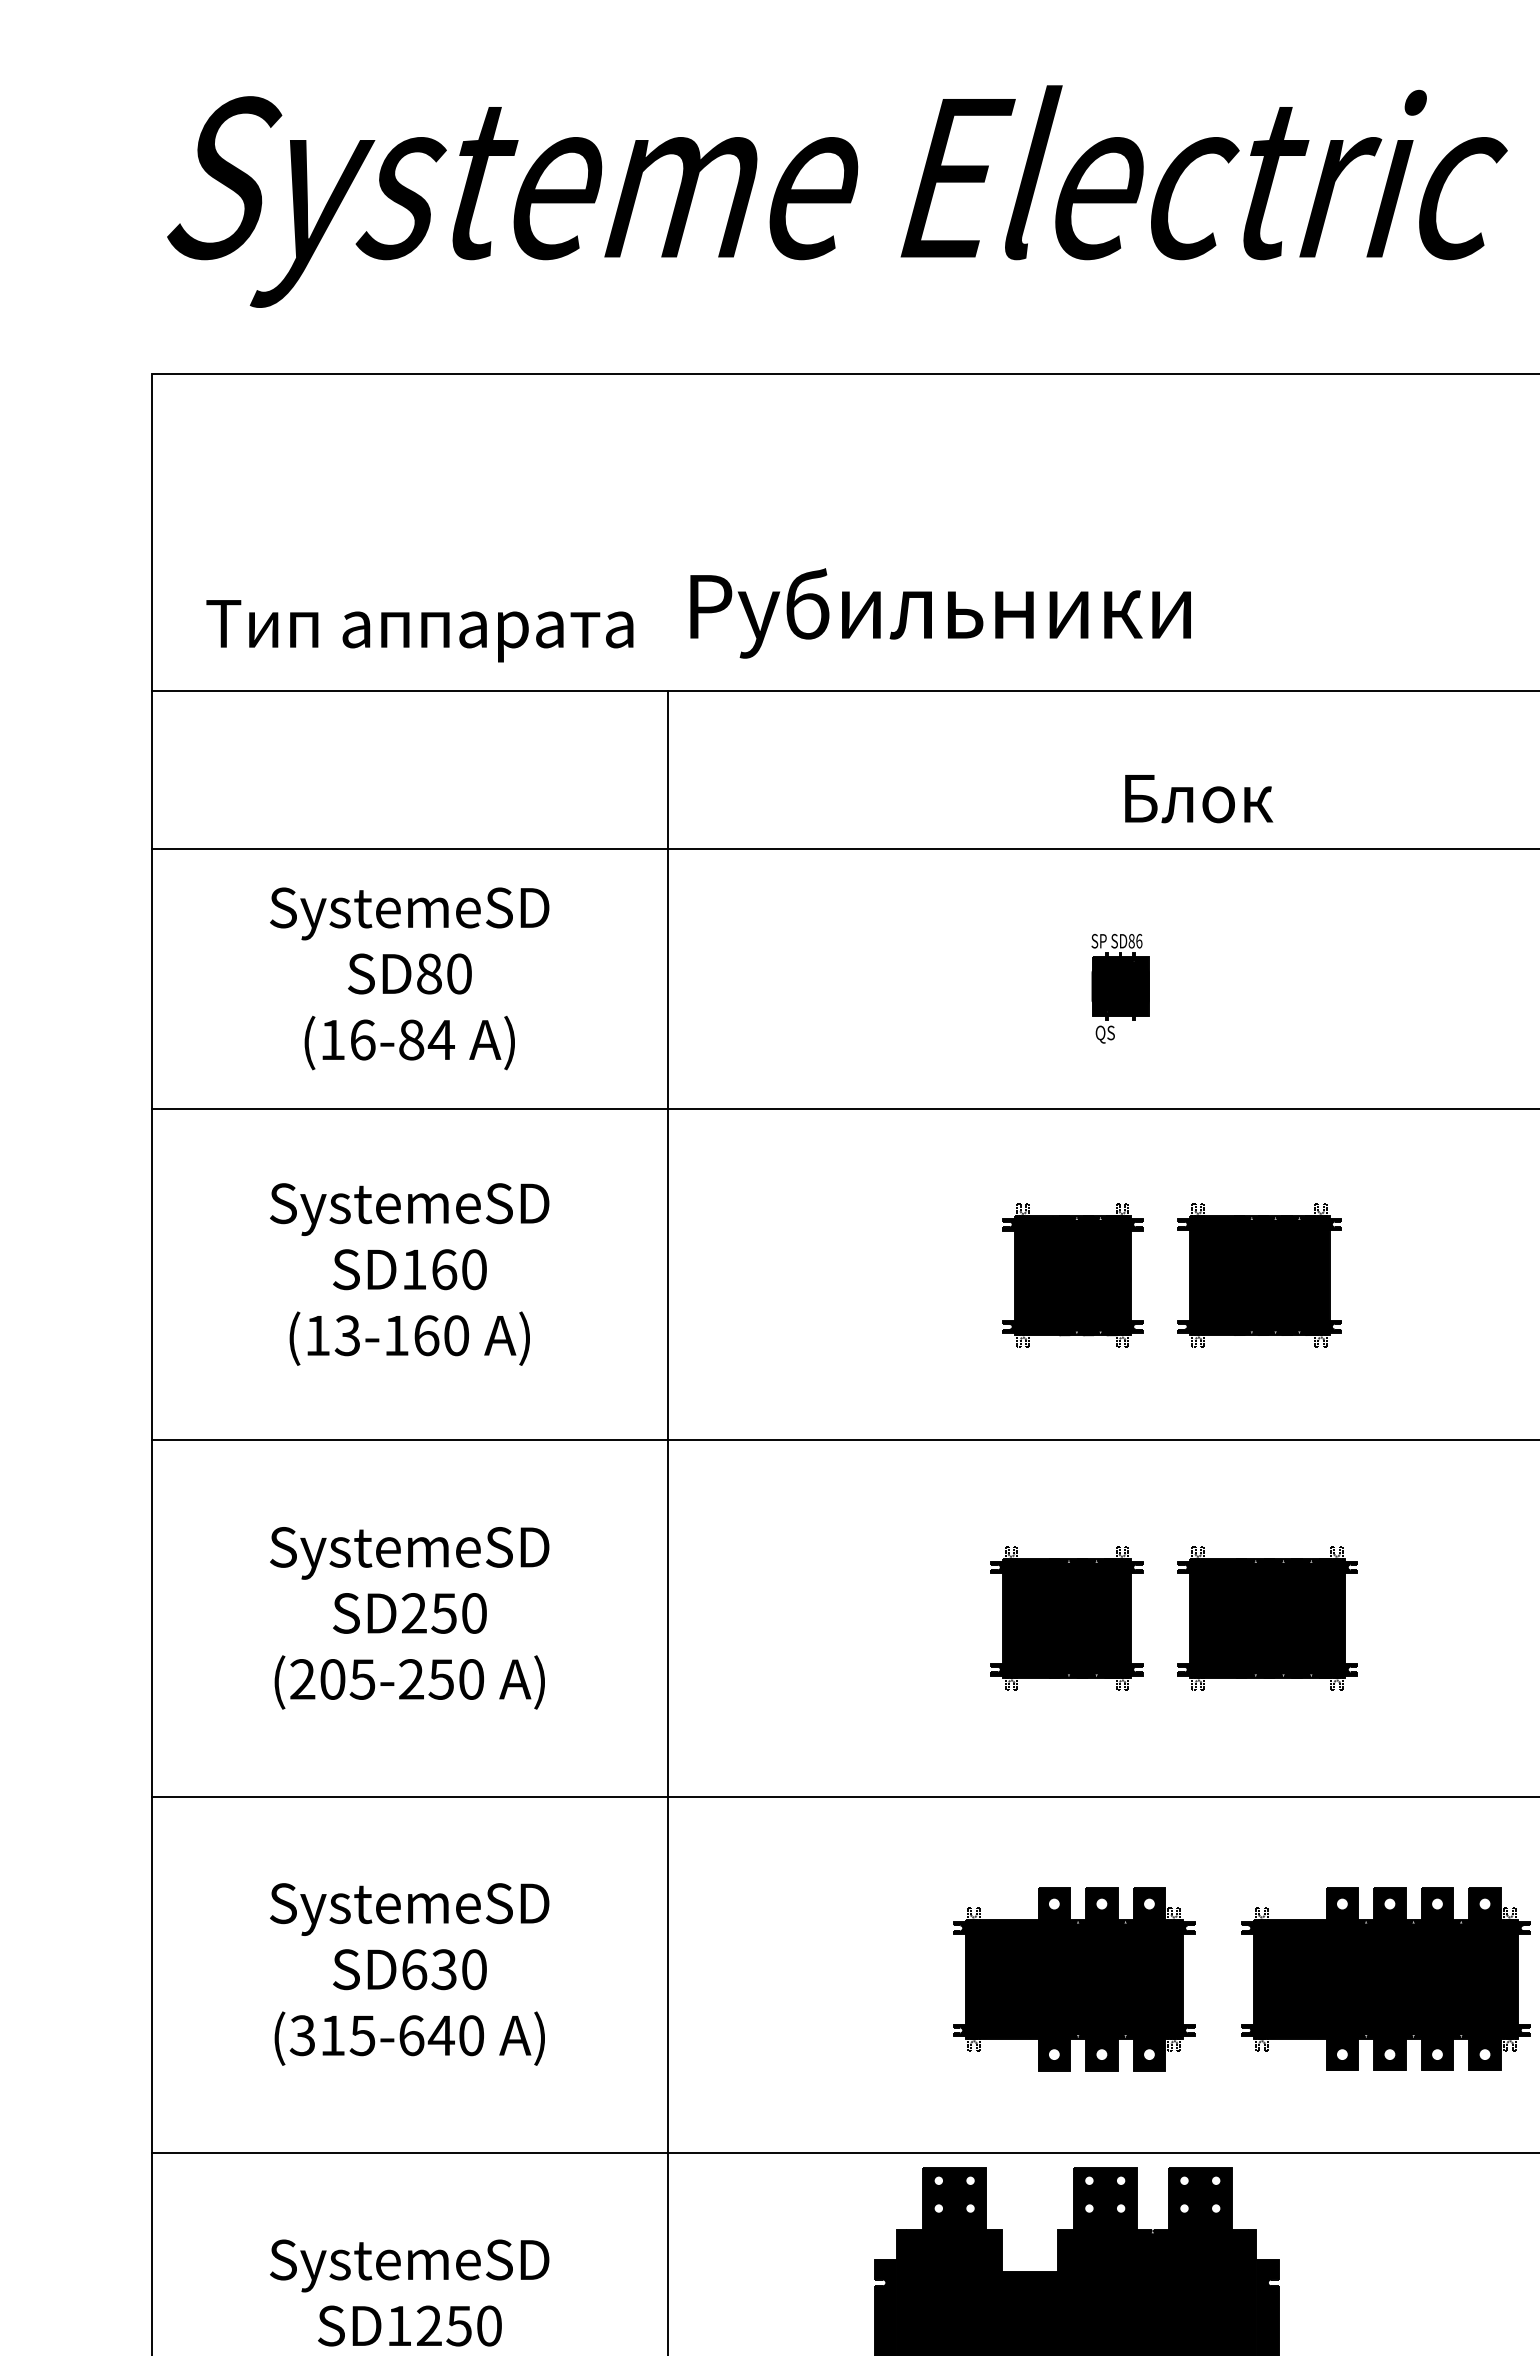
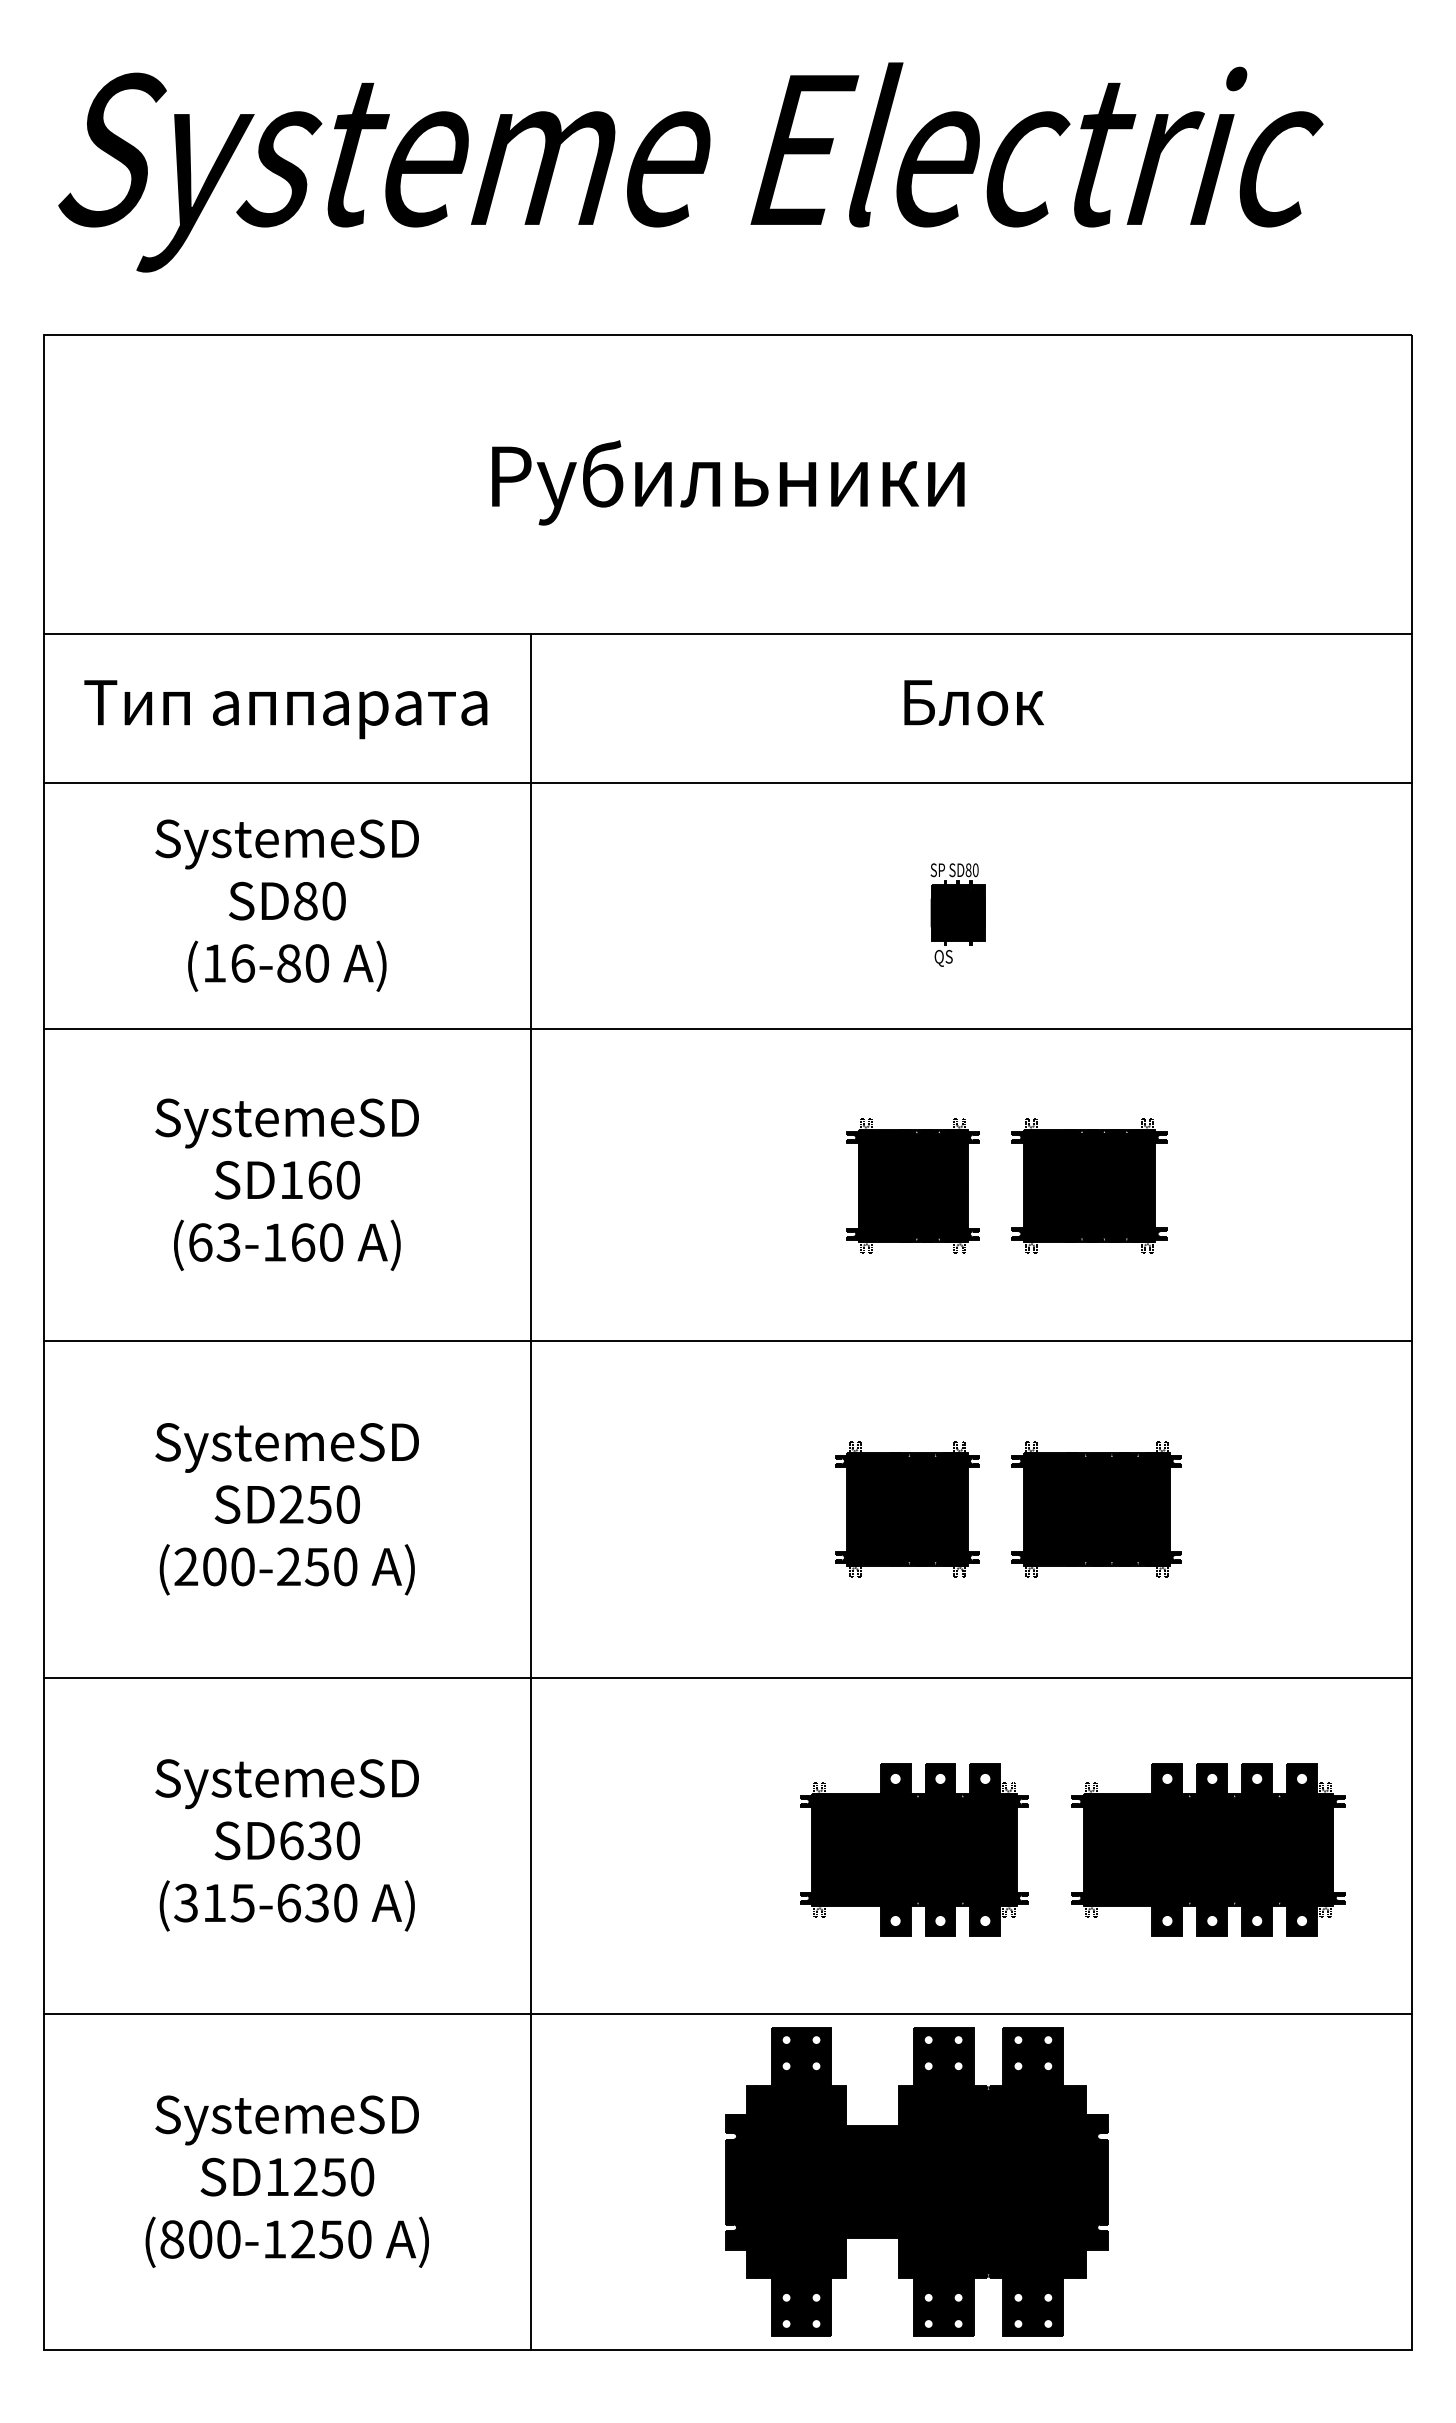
text: (940, 613) -> (728, 482), moved
text: (419, 631) -> (285, 709), moved
text: (1198, 798) -> (973, 702), moved
text: (1139, 940) -> (975, 869), SD86 -> SD80
text: (440, 1040) -> (316, 963), (16-84 -> (16-80
text: (317, 1335) -> (200, 1242), (13-160 -> (63-160
text: (362, 1678) -> (242, 1566), SD250^J(205-250 -> SD250^J(200-250
text: (440, 2035) -> (316, 1902), (315-640 -> (315-630

